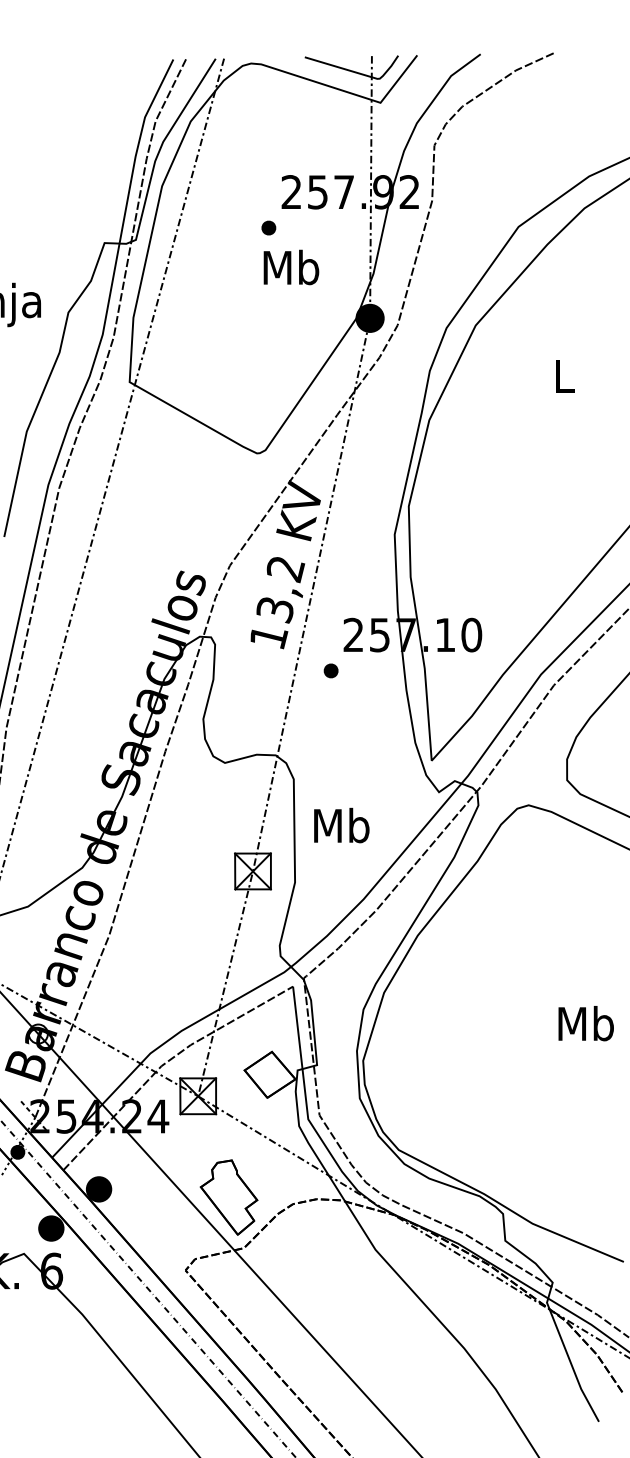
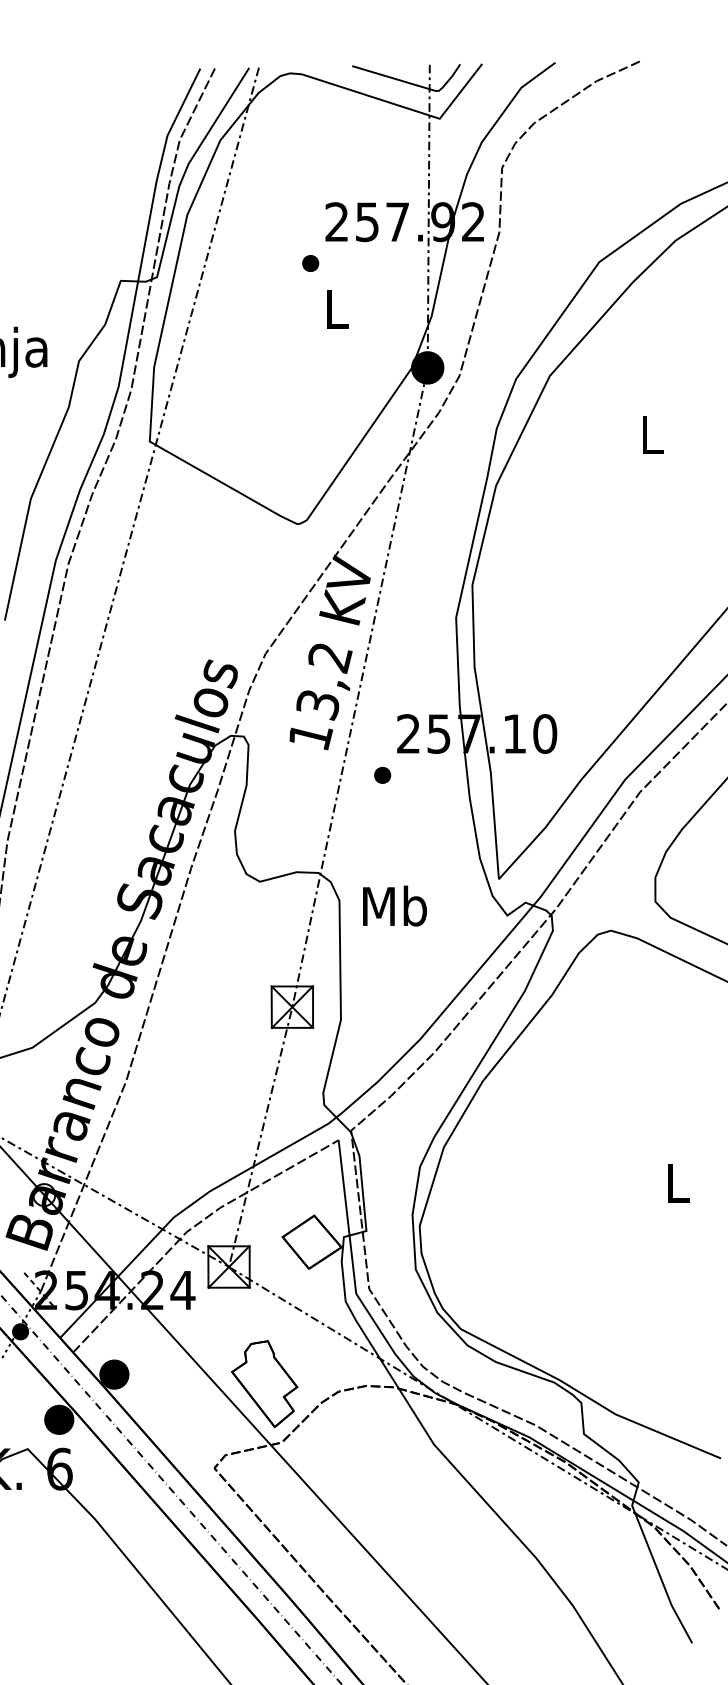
text: (291, 266) -> (336, 308), Mb -> L
text: (342, 825) -> (395, 905), moved
text: (586, 1023) -> (677, 1182), Mb -> L

